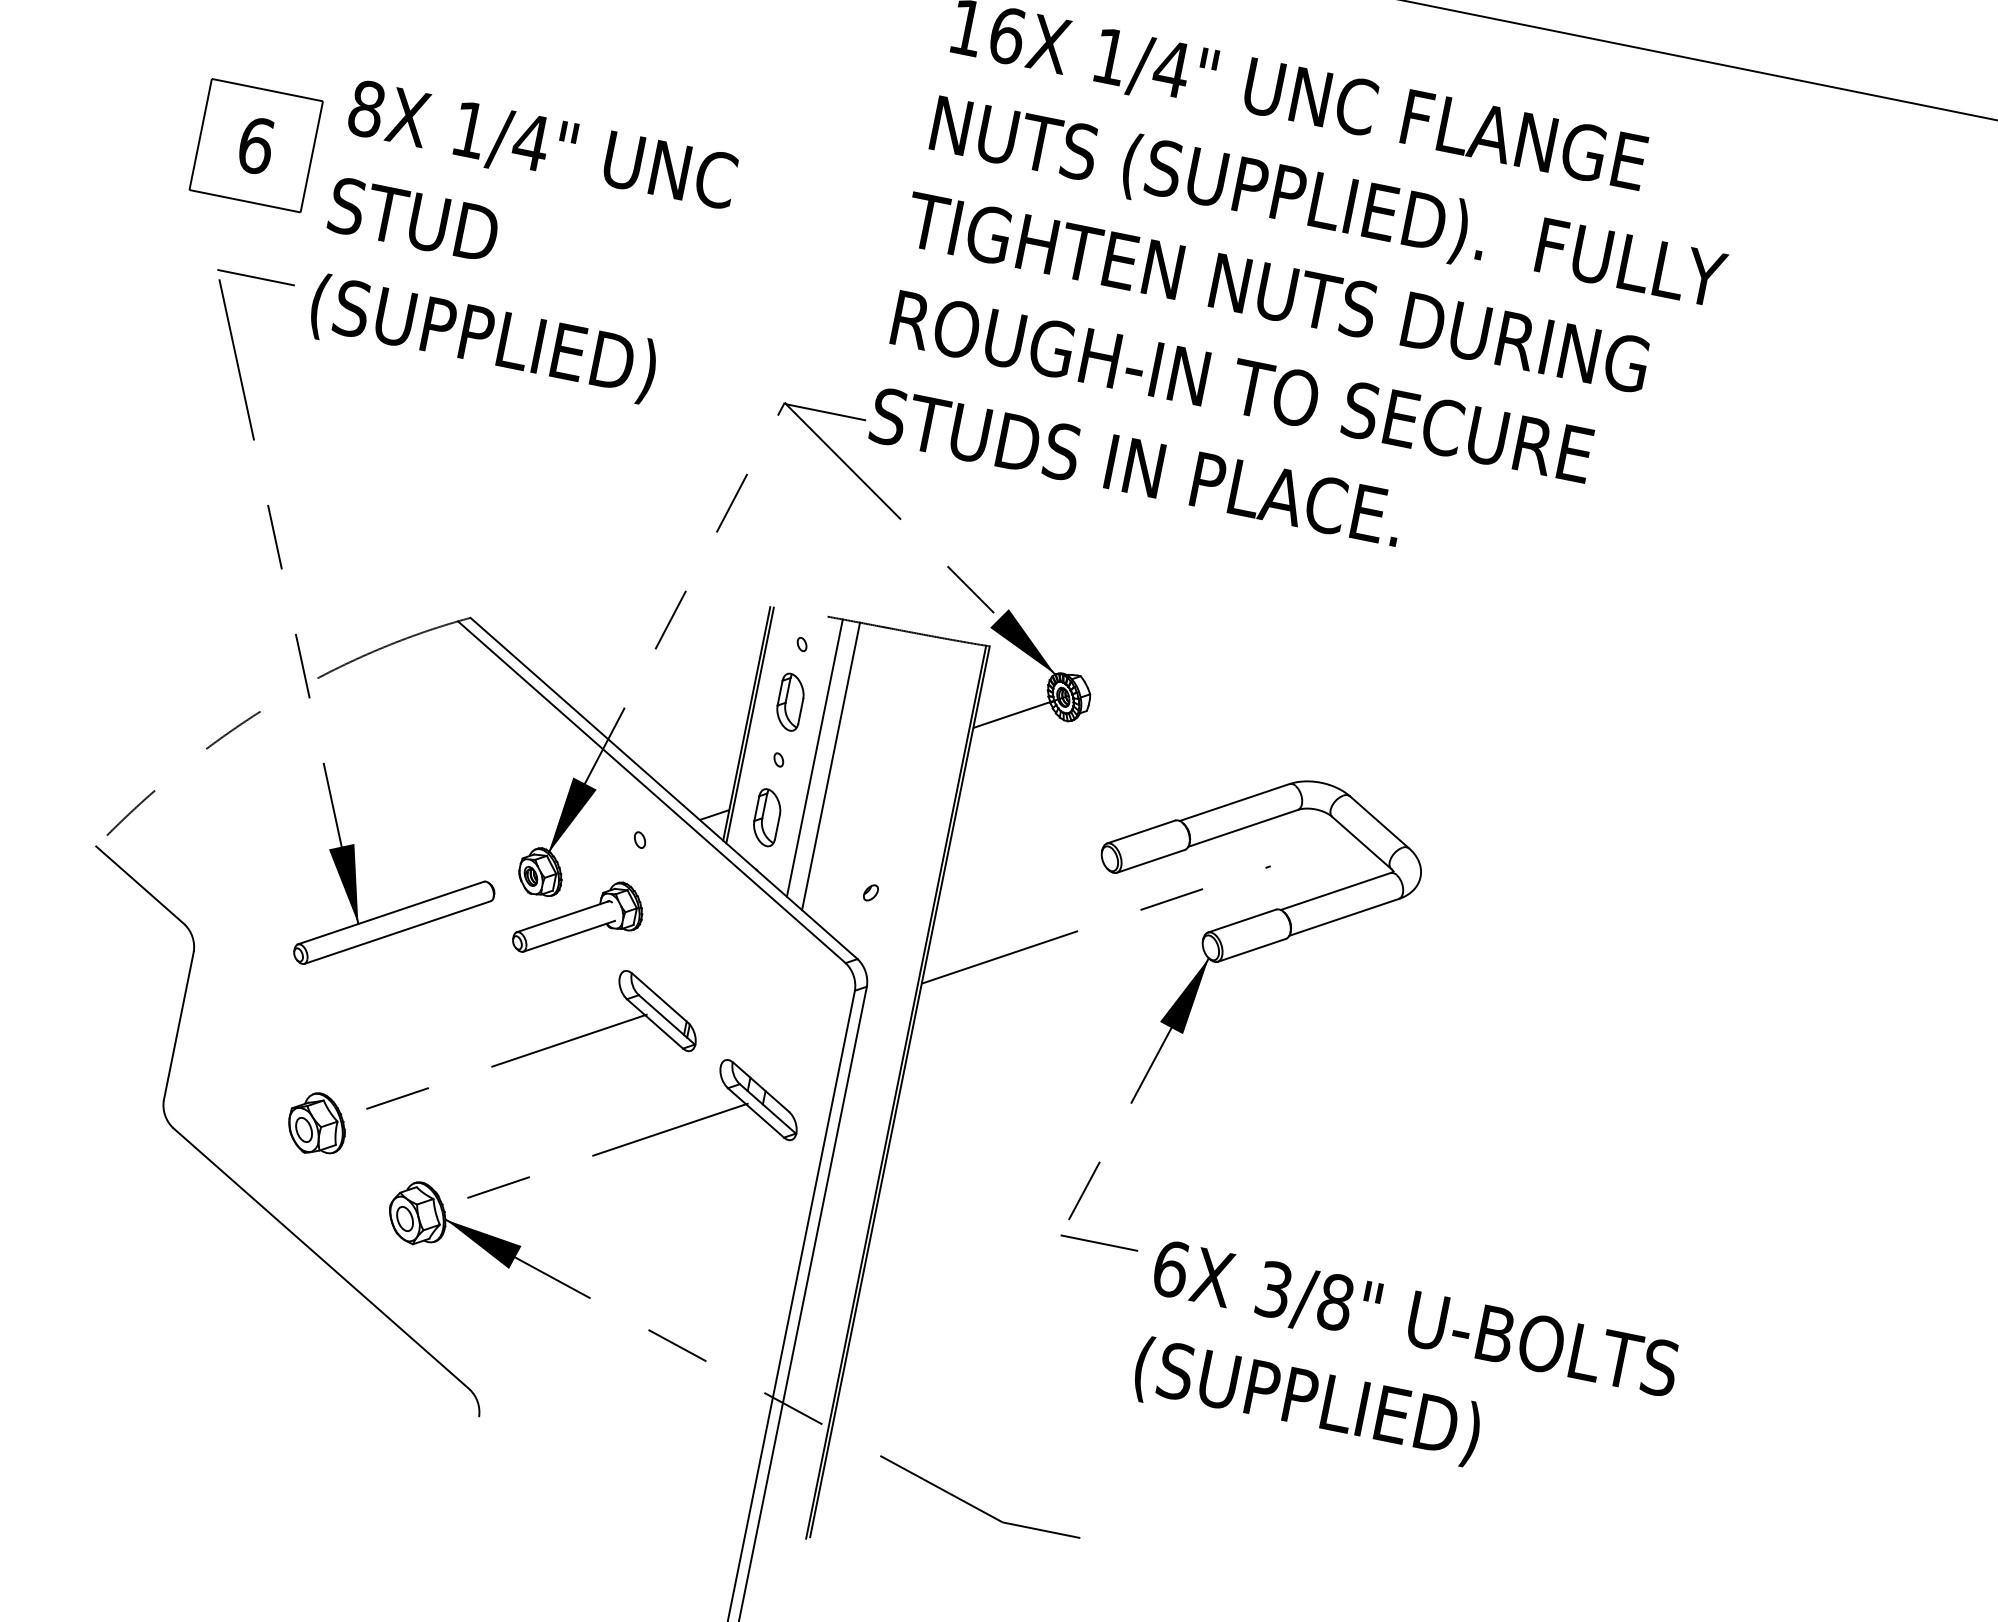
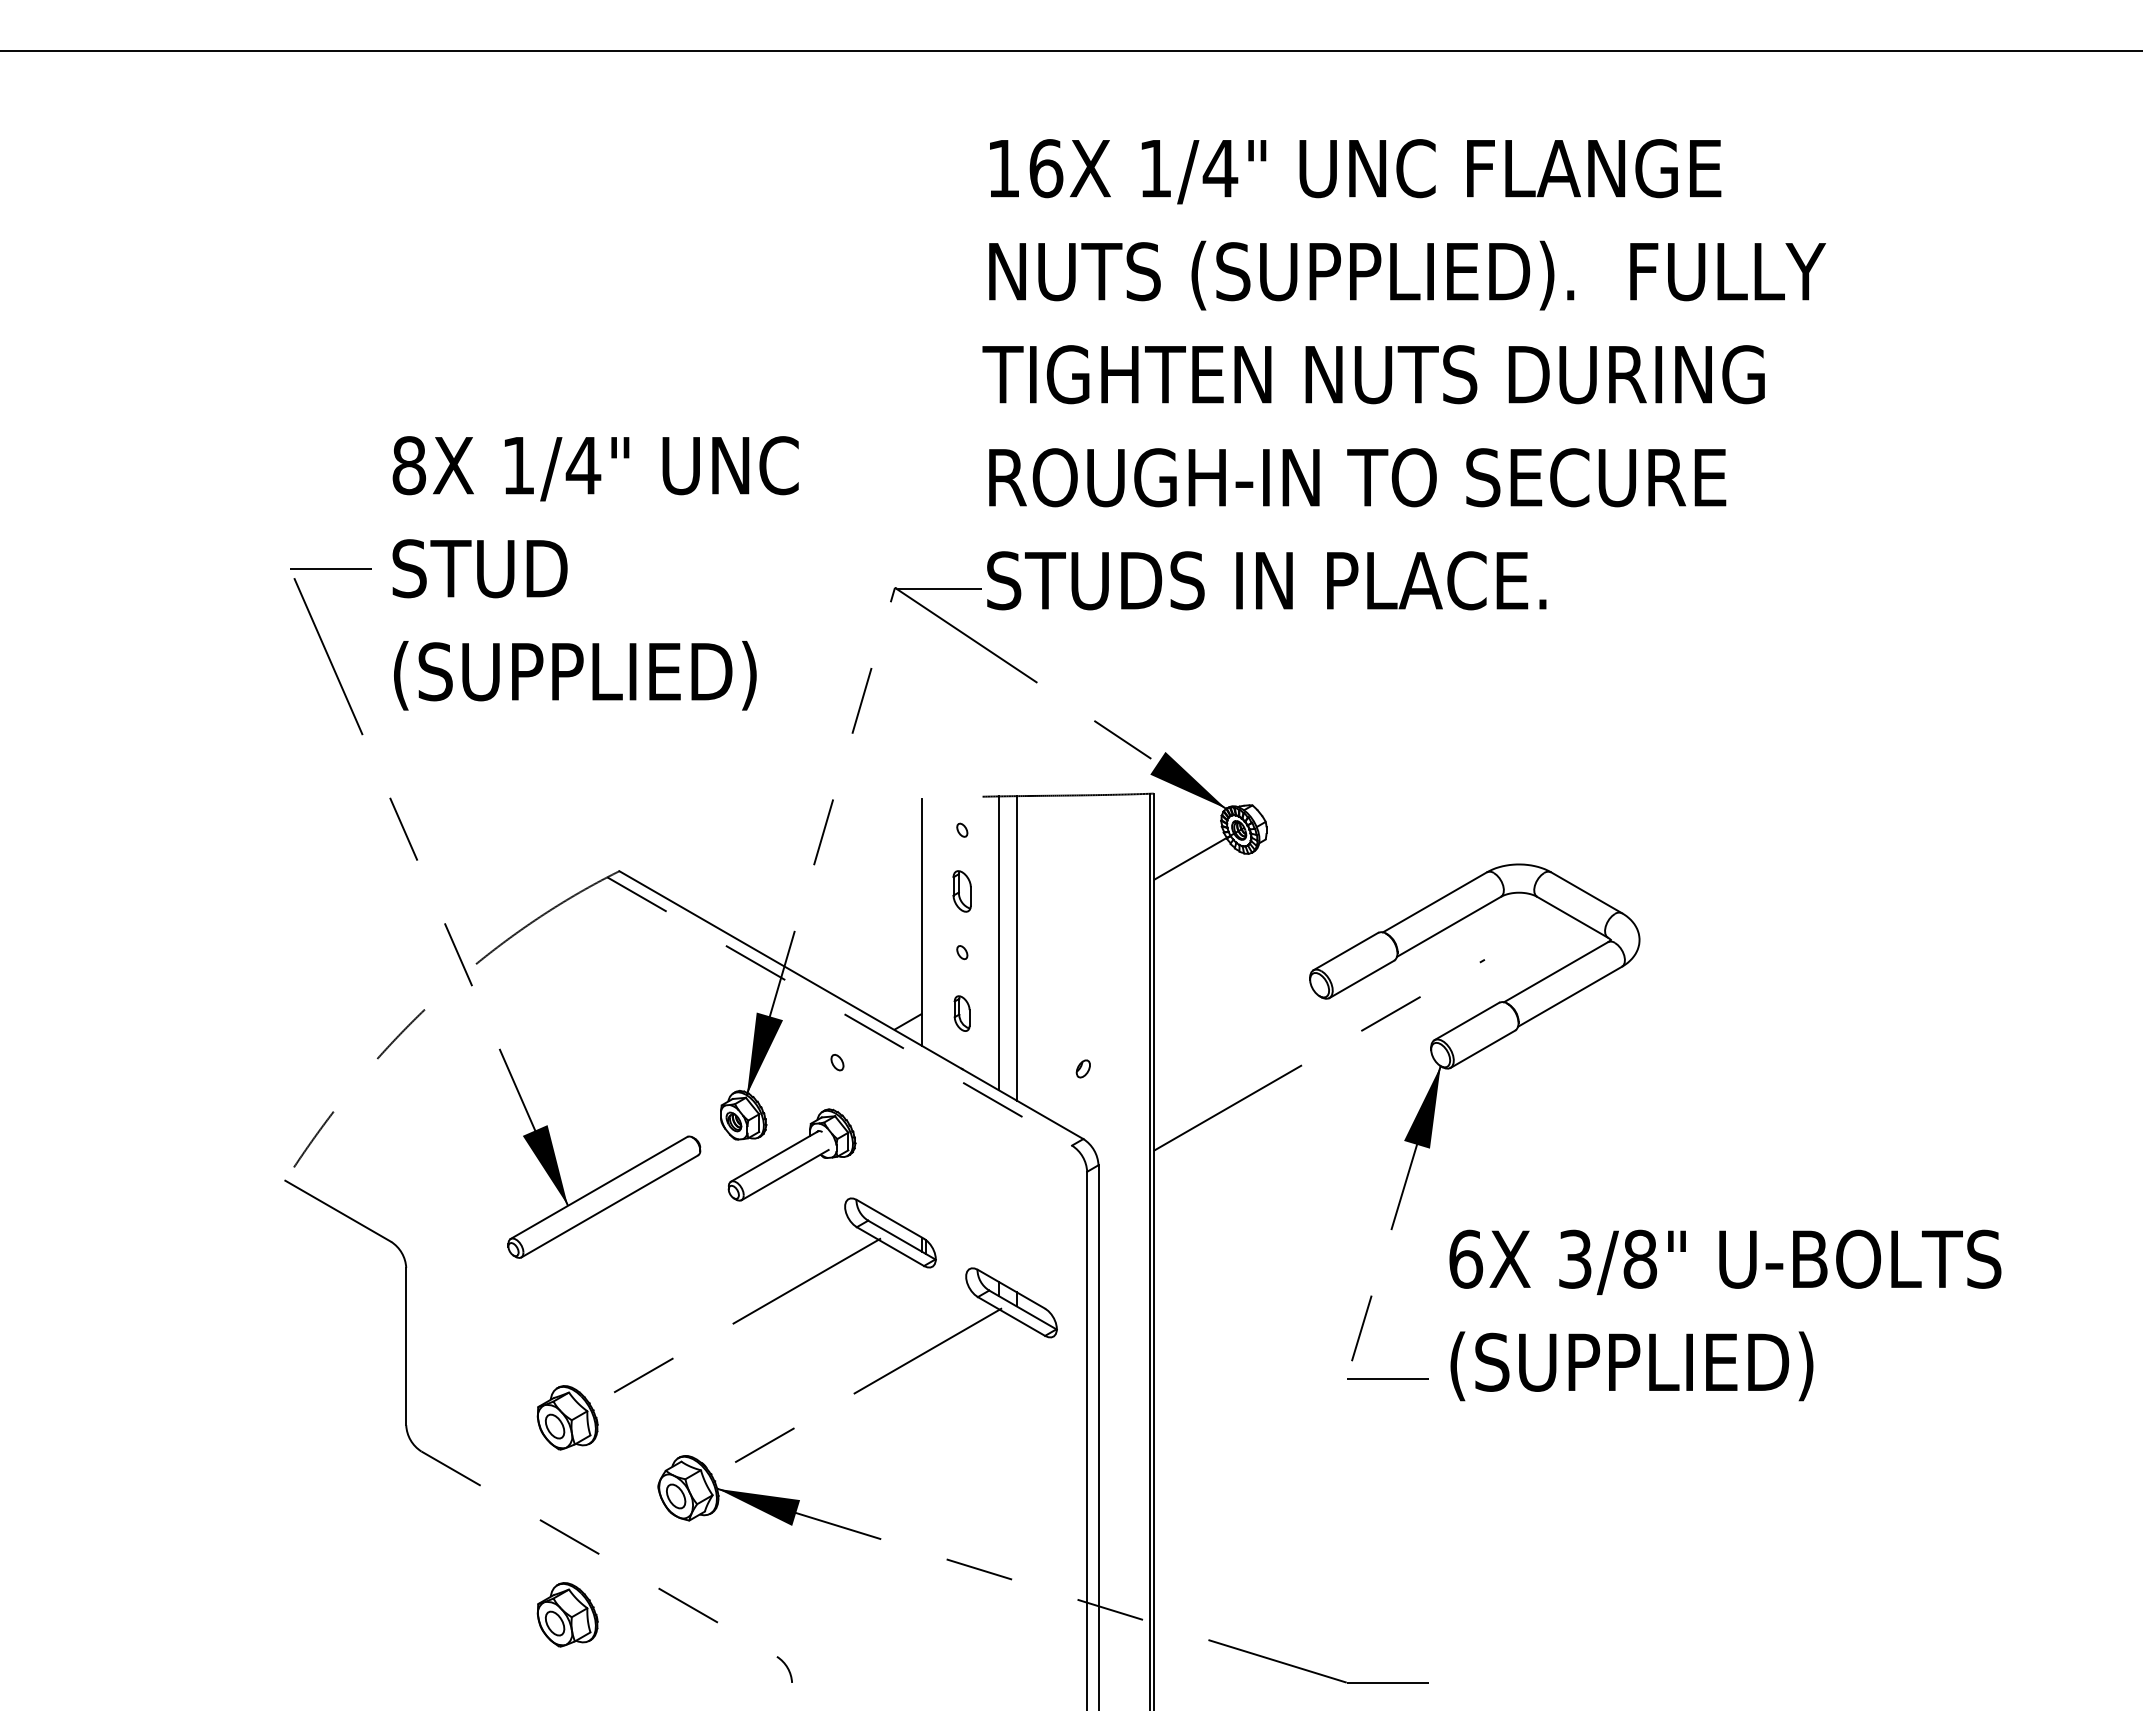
part: (256, 145) -> (304, 434), removed
text: (521, 246) -> (595, 573), moved
part: (789, 702) -> (961, 891), size x0.7
line: (750, 725) -> (926, 923), removed
line: (652, 792) -> (840, 1011), solid -> dashed
part: (766, 817) -> (961, 1013), size x0.6
line: (321, 1259) -> (599, 1554), solid -> dashed
part: (280, 1309) -> (567, 1614), added
text: (1405, 1371) -> (1725, 1315), moved

